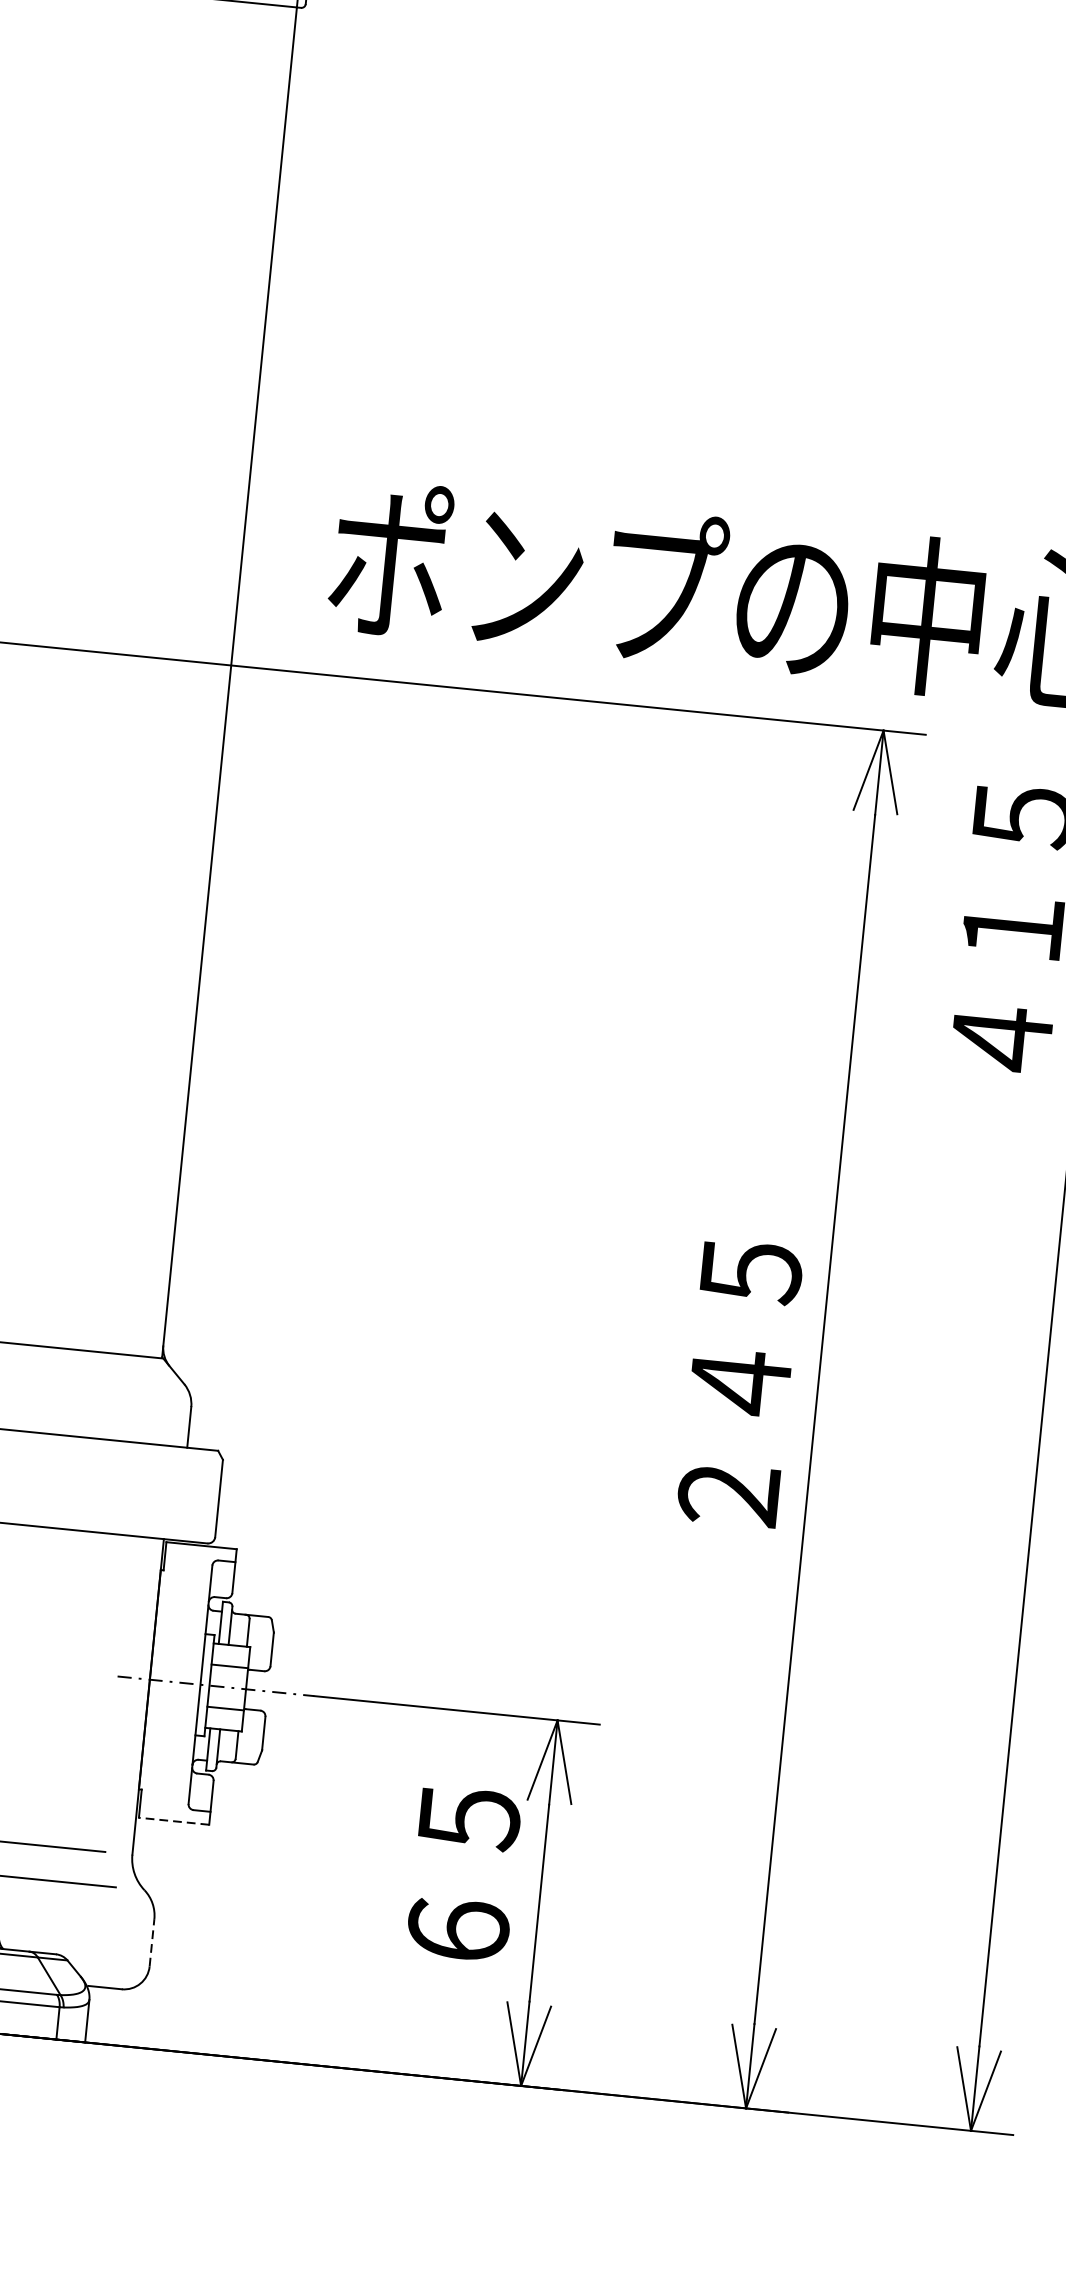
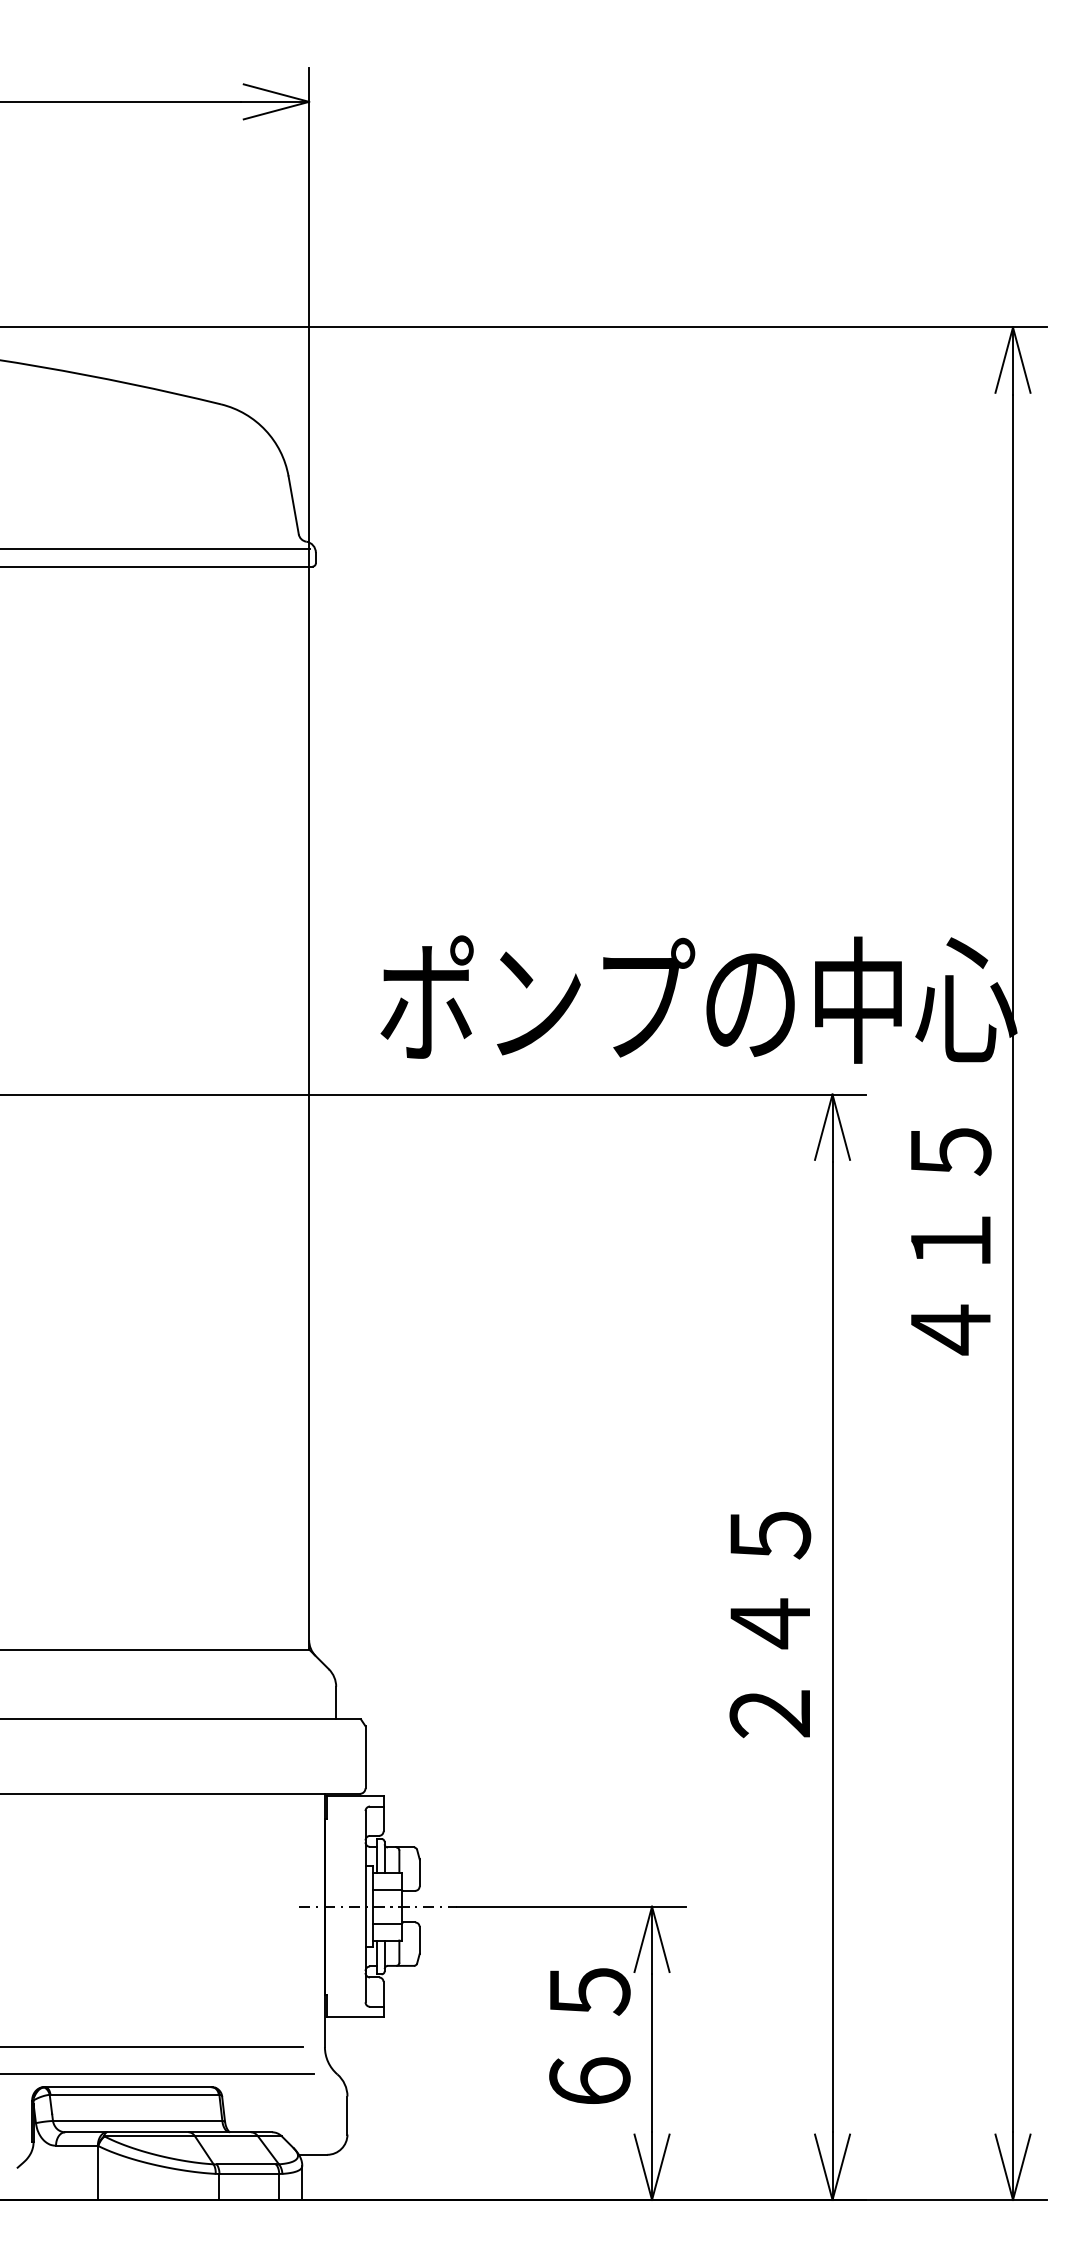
line: (172, 1821) -> (354, 2017), dashed -> solid
line: (152, 1942) -> (347, 2115), dashed -> solid

